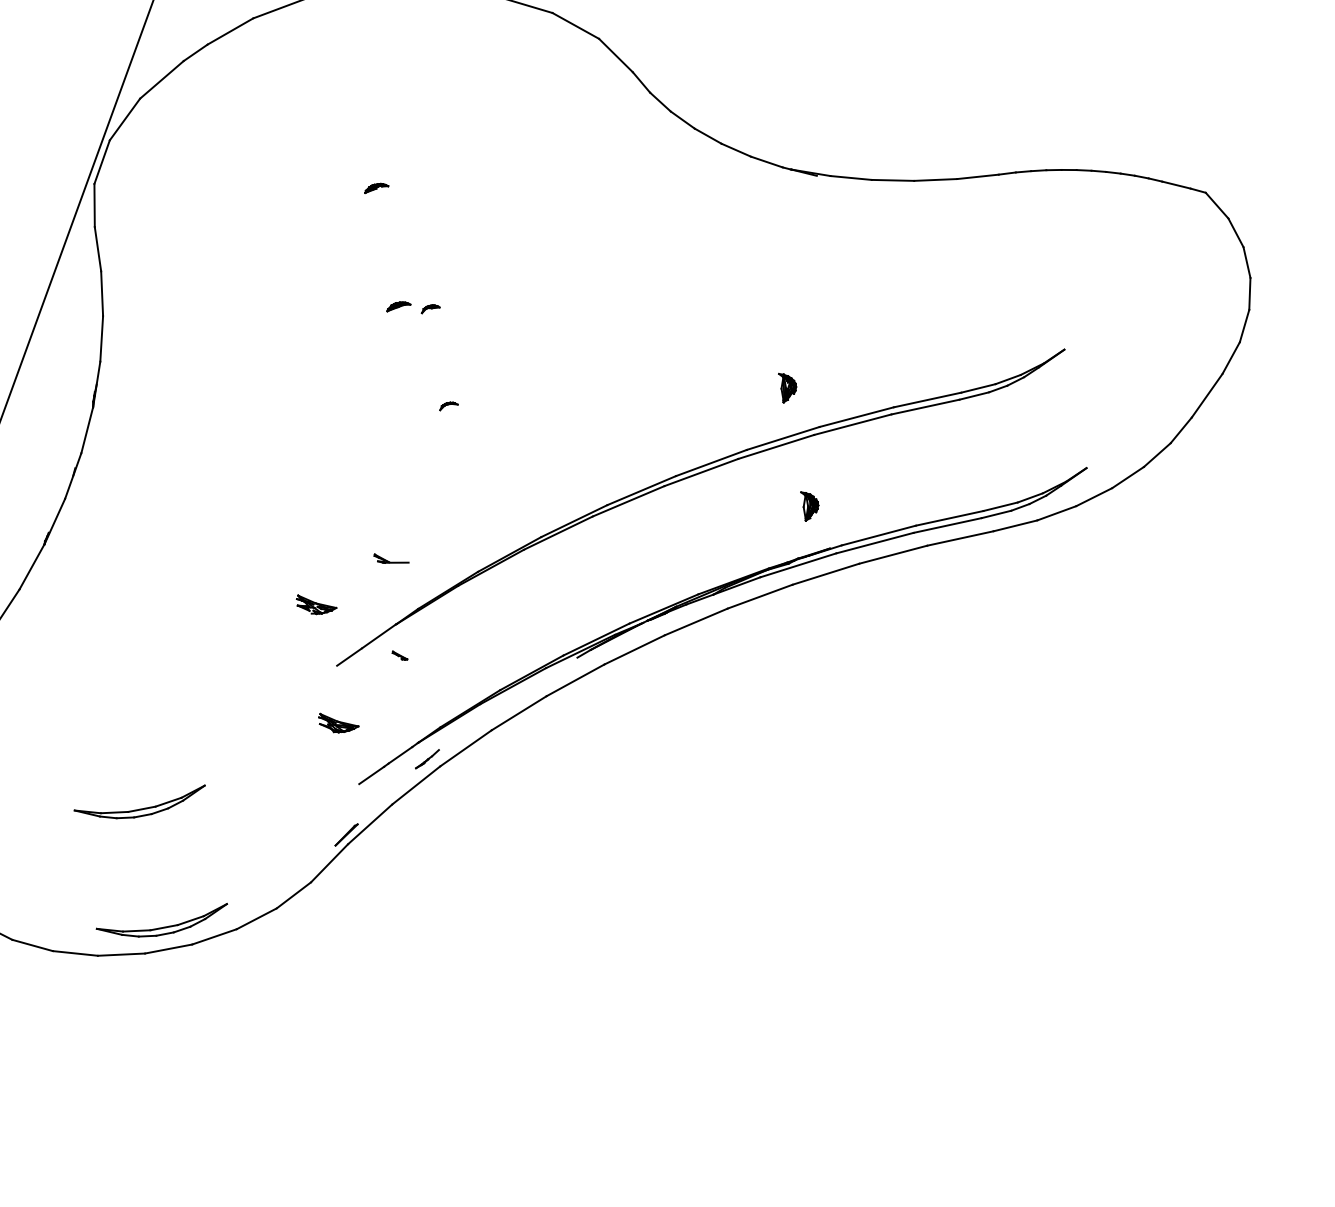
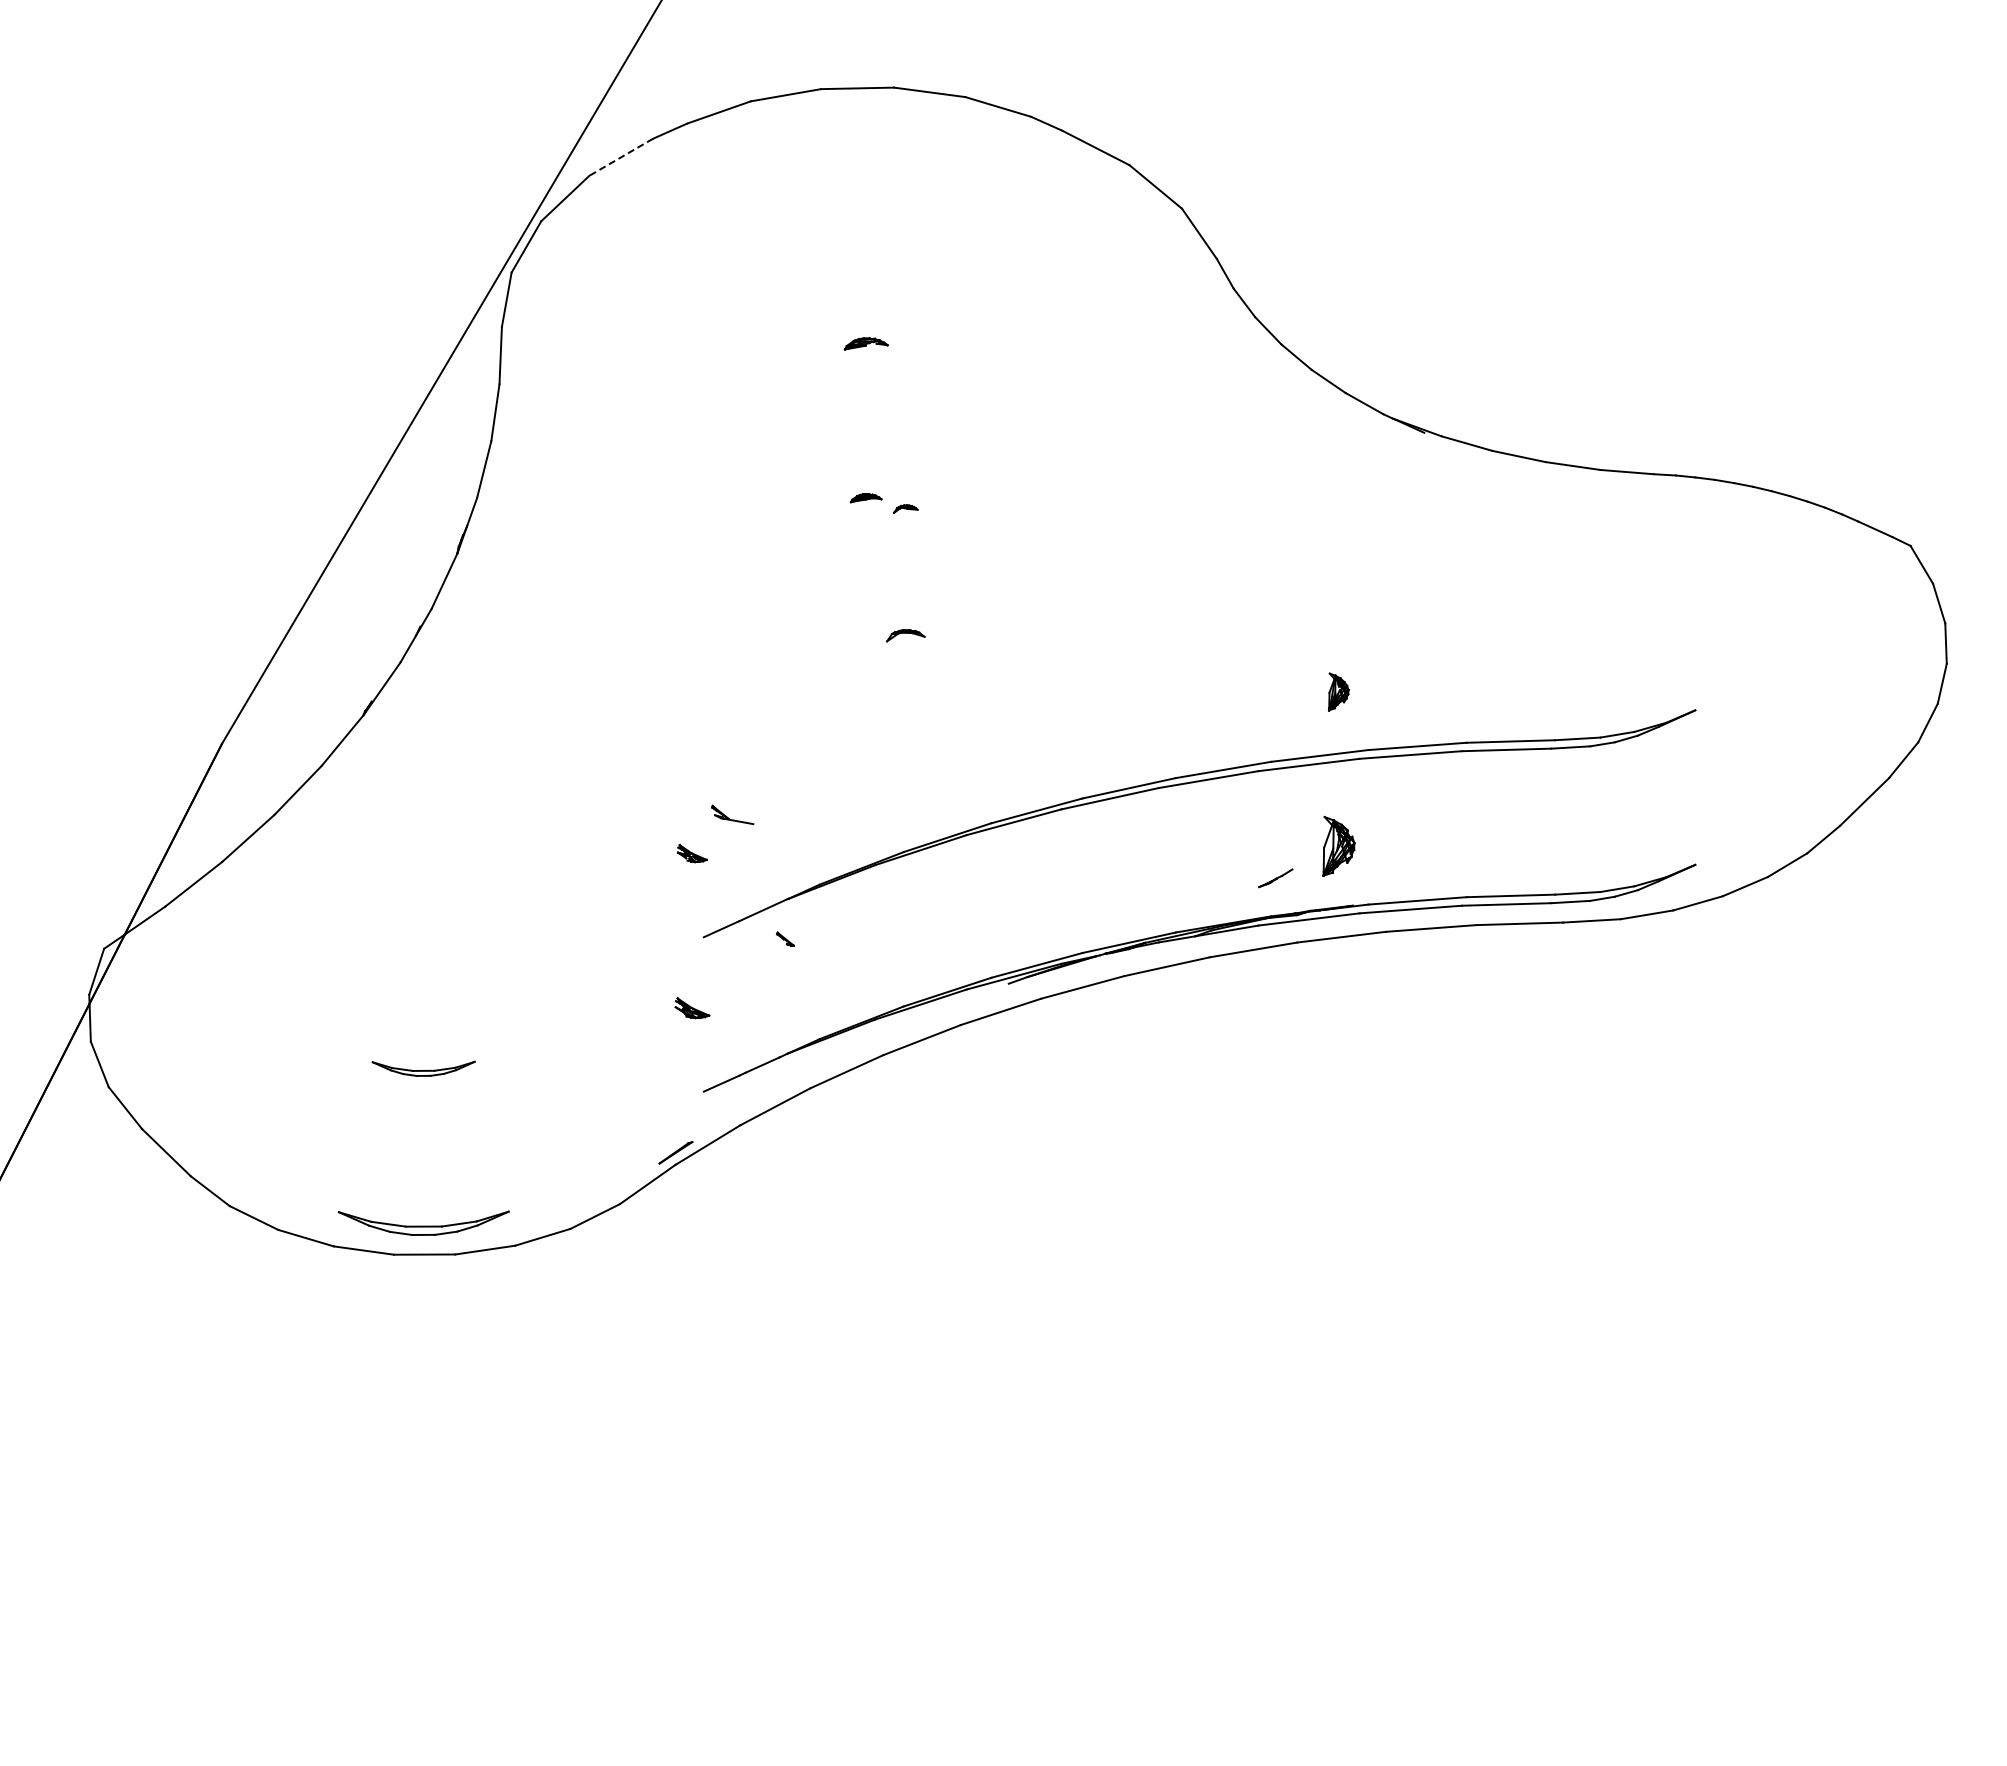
line: (162, 79) -> (621, 157), solid -> dashed
part: (375, 187) -> (865, 343), size x1.4
part: (448, 405) -> (905, 635), size x1.6
part: (810, 505) -> (1338, 846), size x1.6
part: (391, 558) -> (732, 814), moved
part: (316, 603) -> (692, 853), size x0.6
part: (338, 722) -> (692, 1008), size x0.7
part: (427, 759) -> (1275, 878), moved
part: (141, 806) -> (423, 1068), size x0.6

